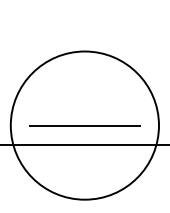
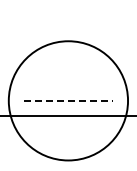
line: (85, 125) -> (68, 100), solid -> dashed

